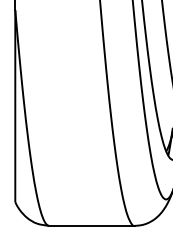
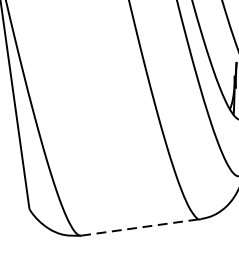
line: (91, 225) -> (140, 227), solid -> dashed

